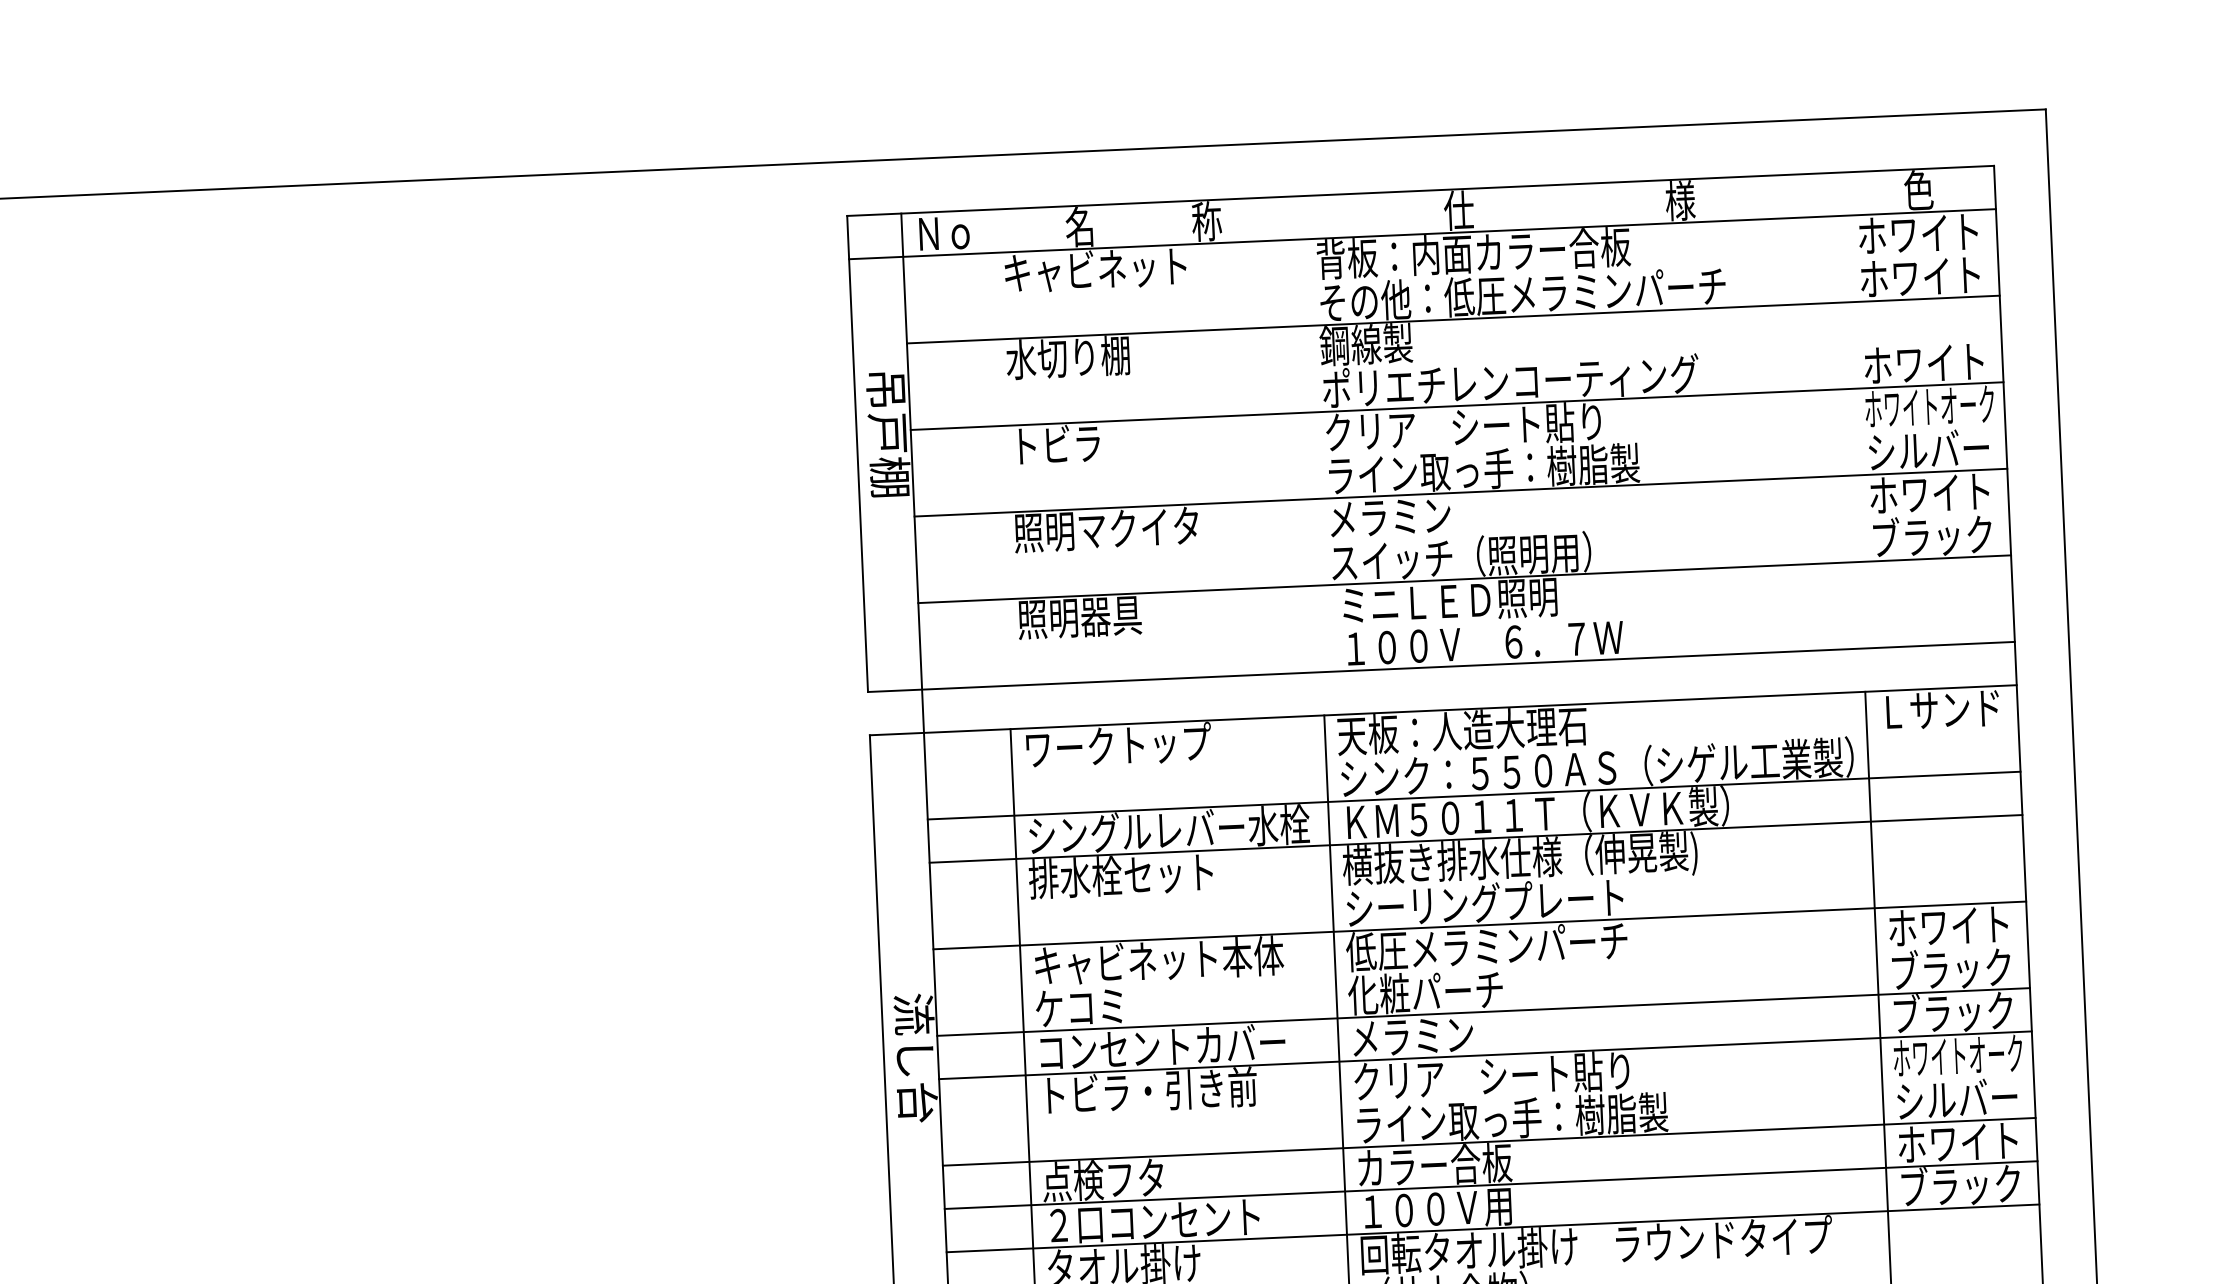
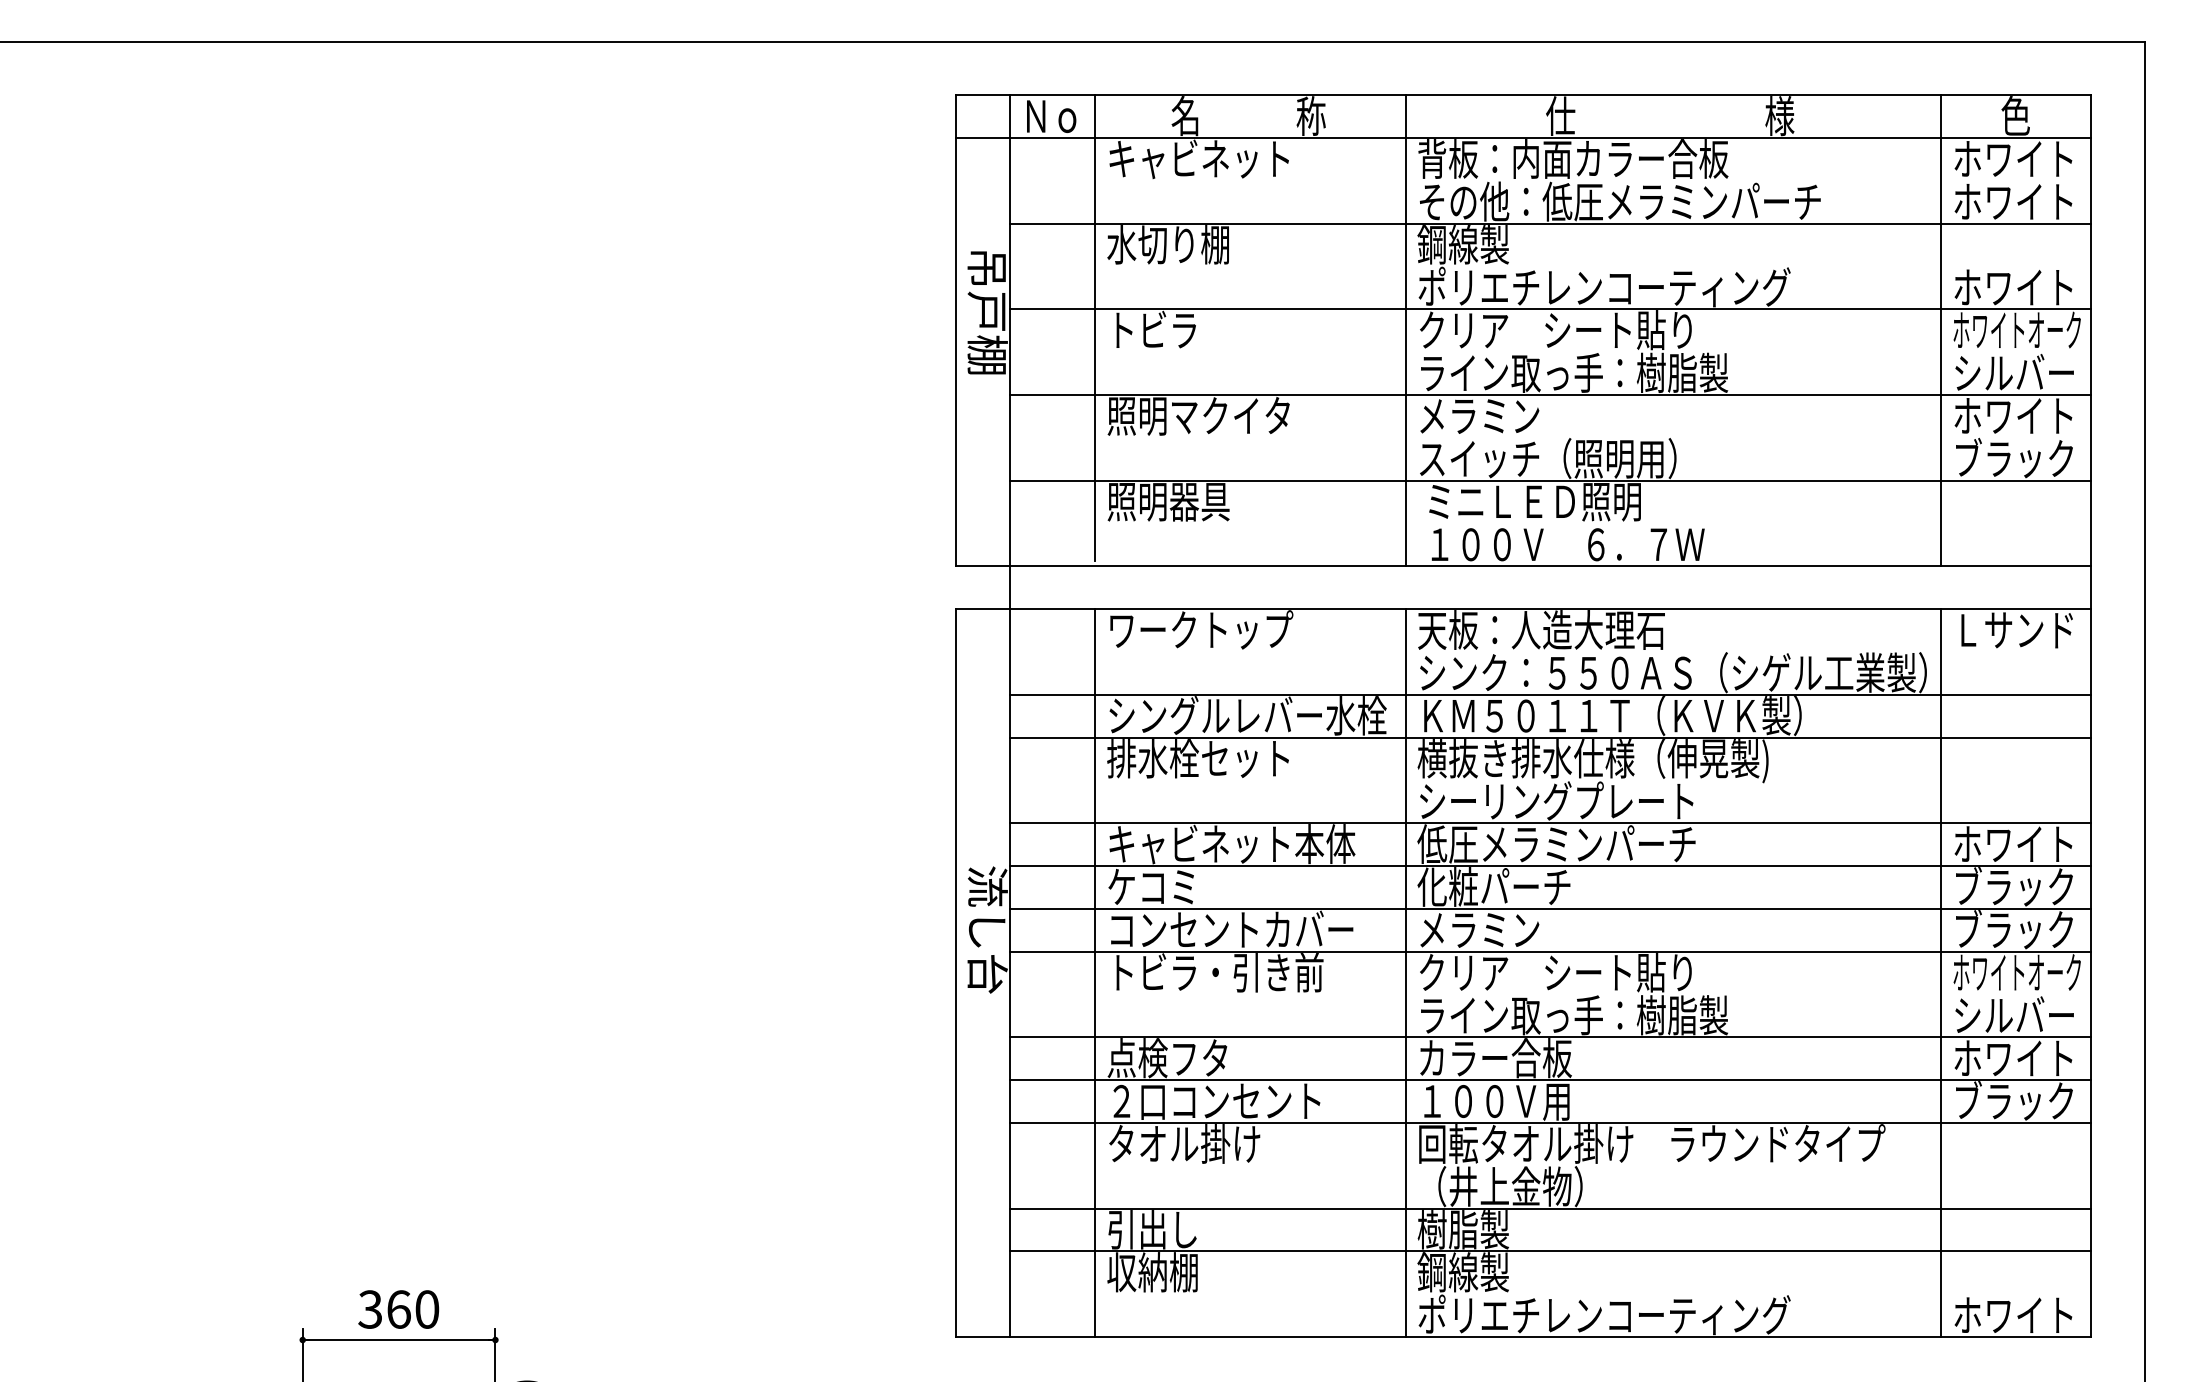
line: (1853, 410) -> (1941, 330), added
line: (1311, 433) -> (1405, 330), added
line: (998, 444) -> (1095, 327), added
line: (1481, 968) -> (1550, 865), added

